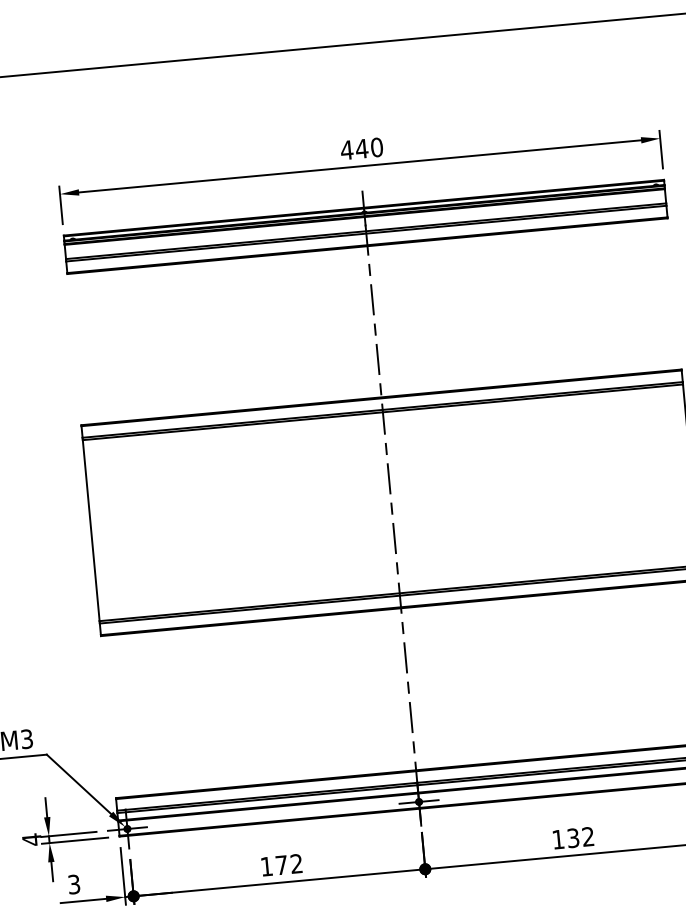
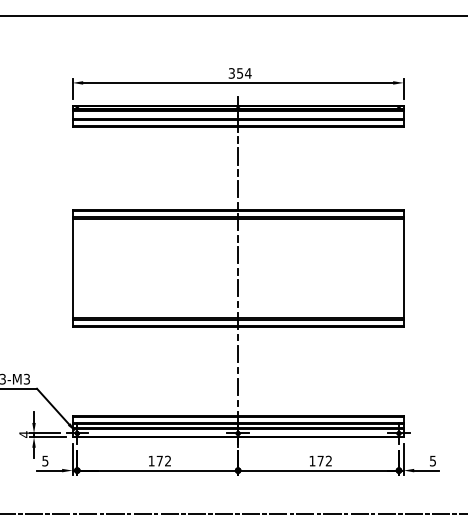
text: (360, 149) -> (239, 73), 440 -> 354
text: (572, 837) -> (320, 460), 132 -> 172
text: (74, 883) -> (45, 460), 3 -> 5

